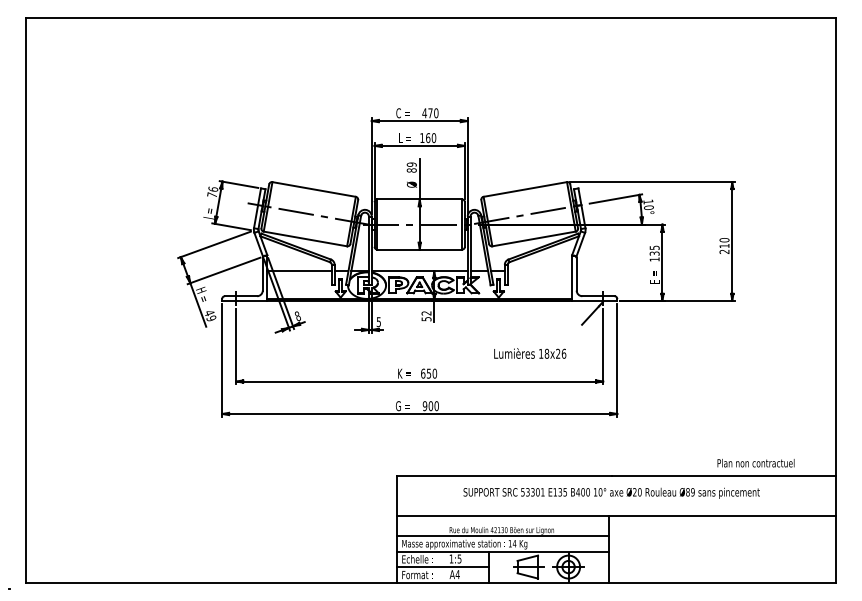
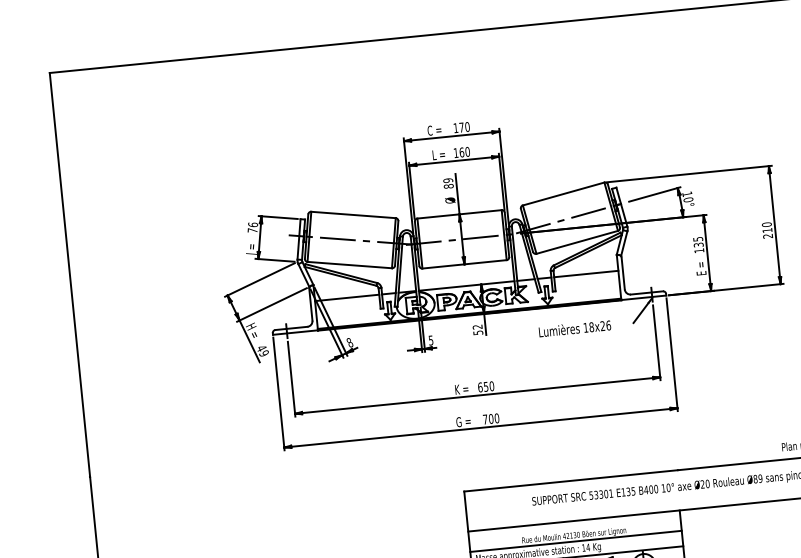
text: (424, 113) -> (455, 128), 470 -> 170
line: (539, 271) -> (585, 274), added
text: (530, 353) -> (575, 328), moved
text: (424, 406) -> (484, 419), 900 -> 700

